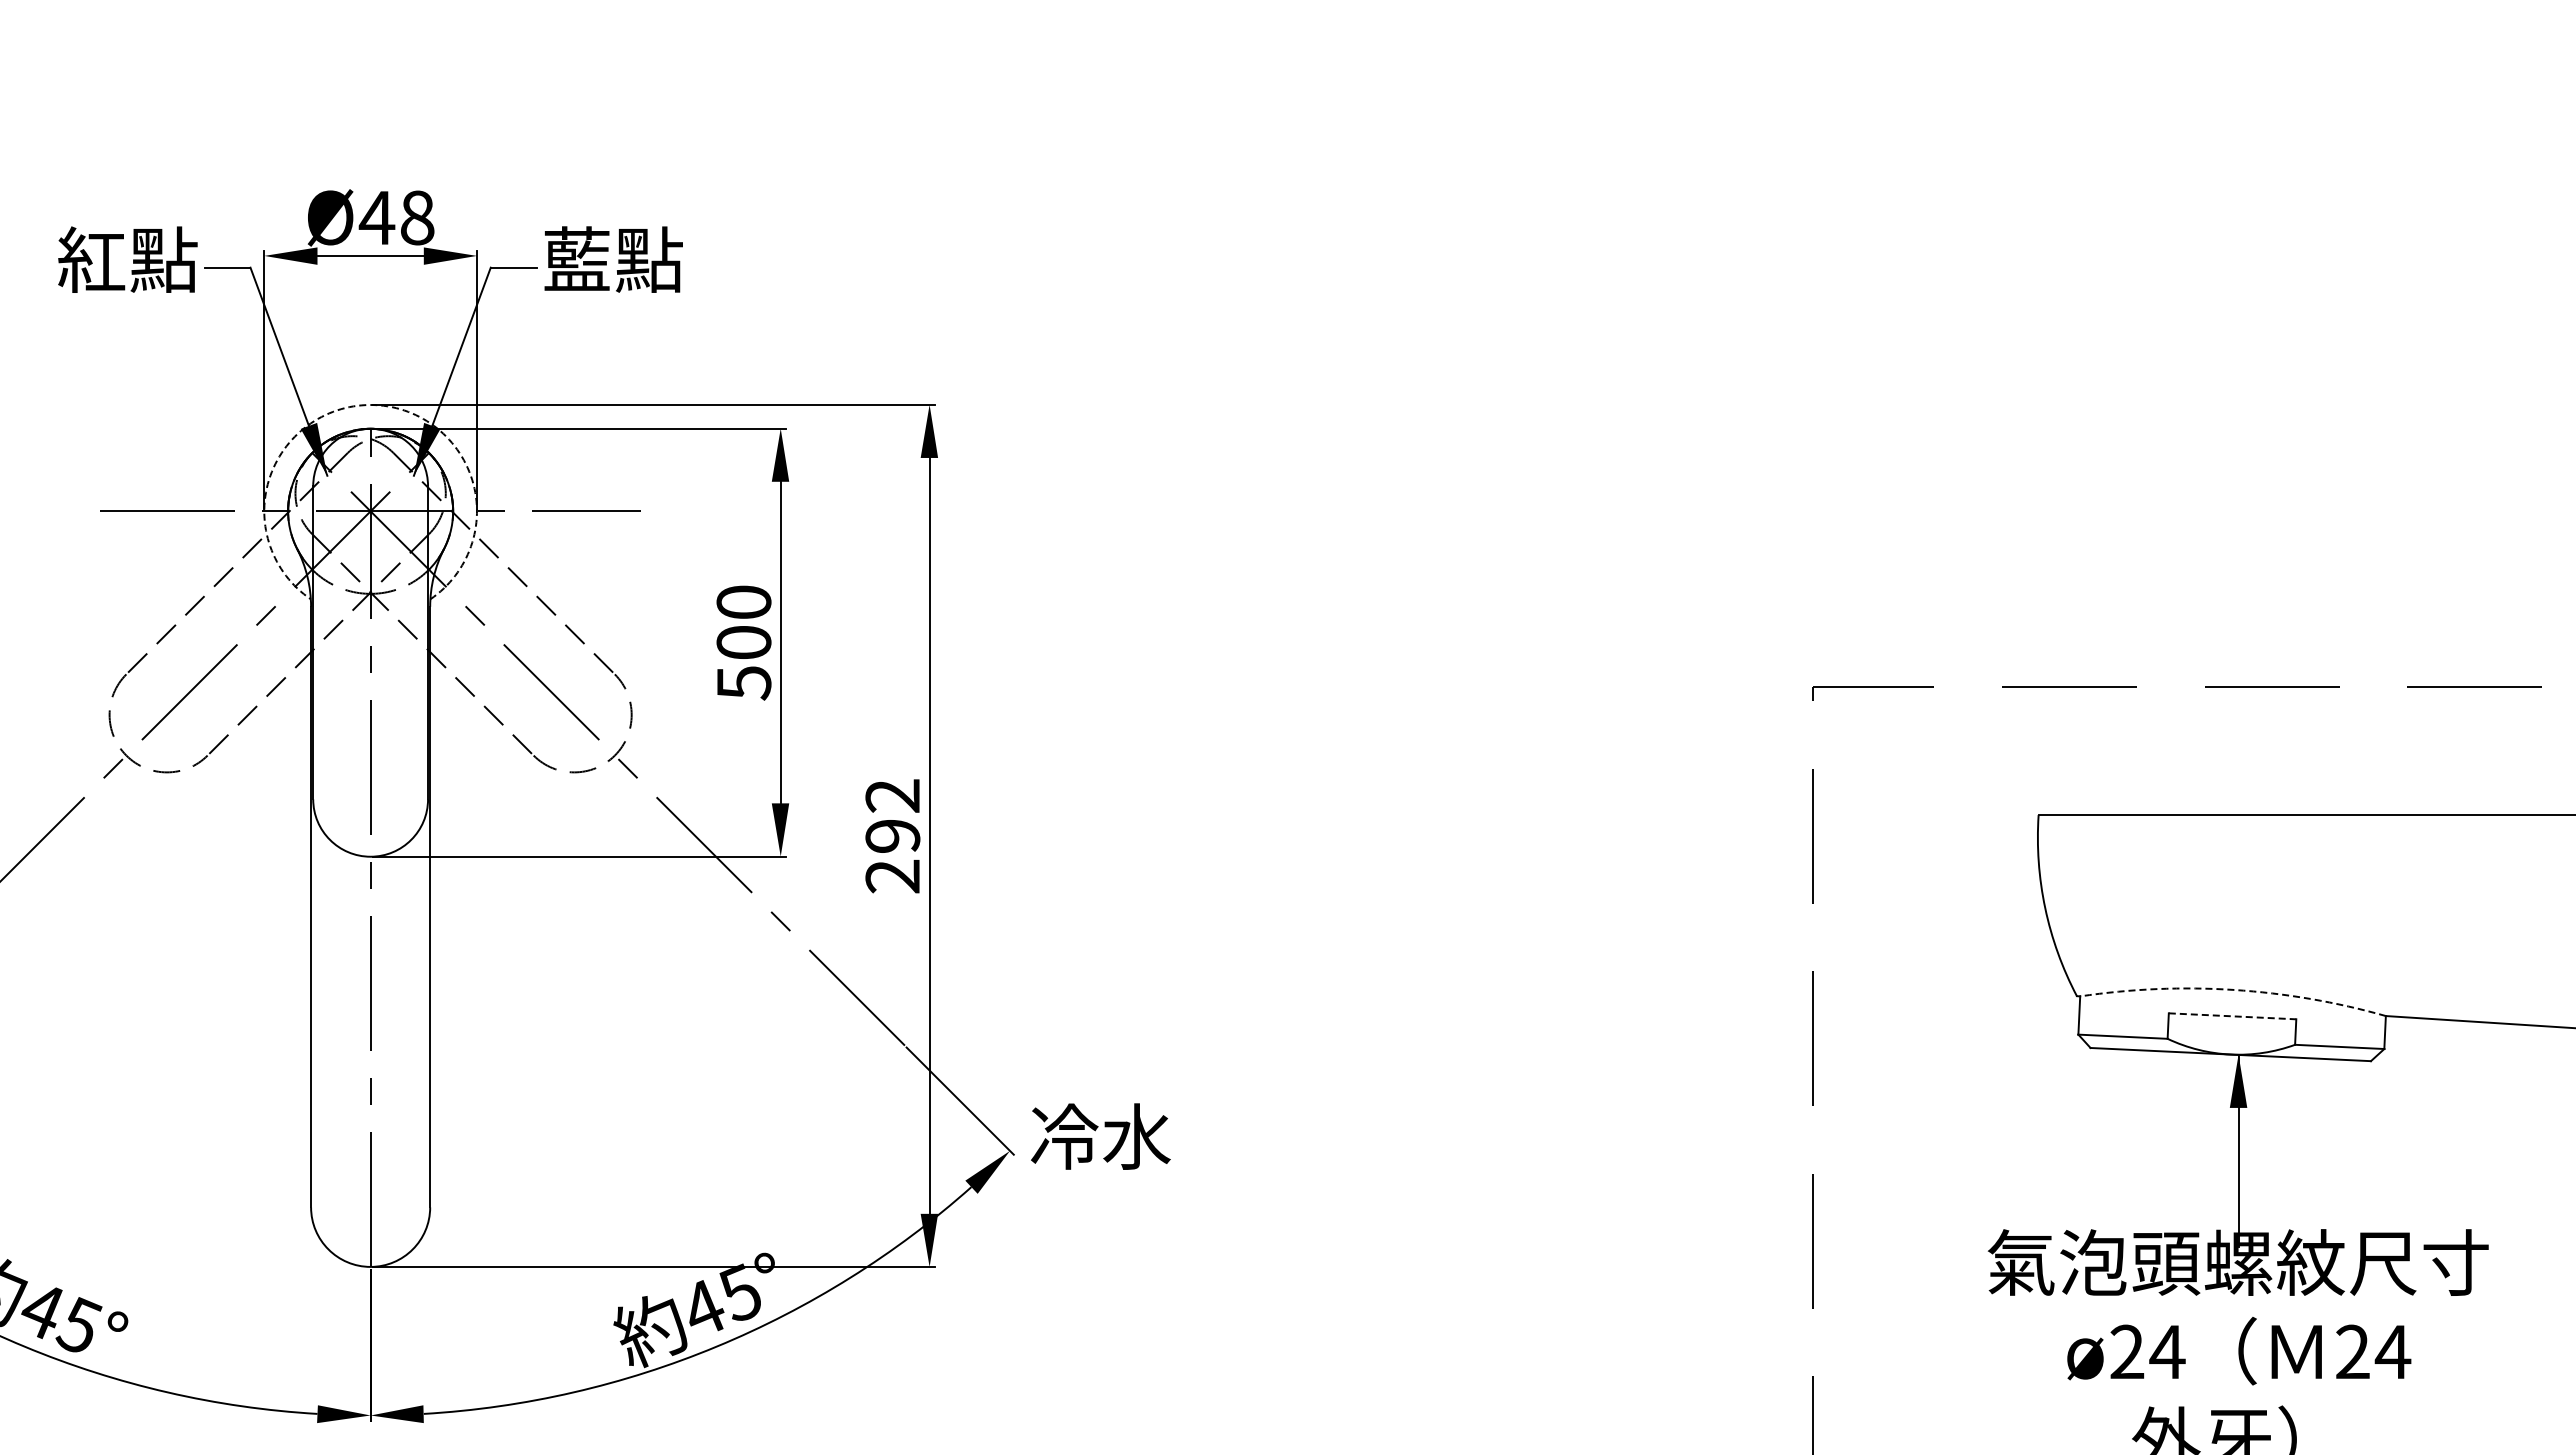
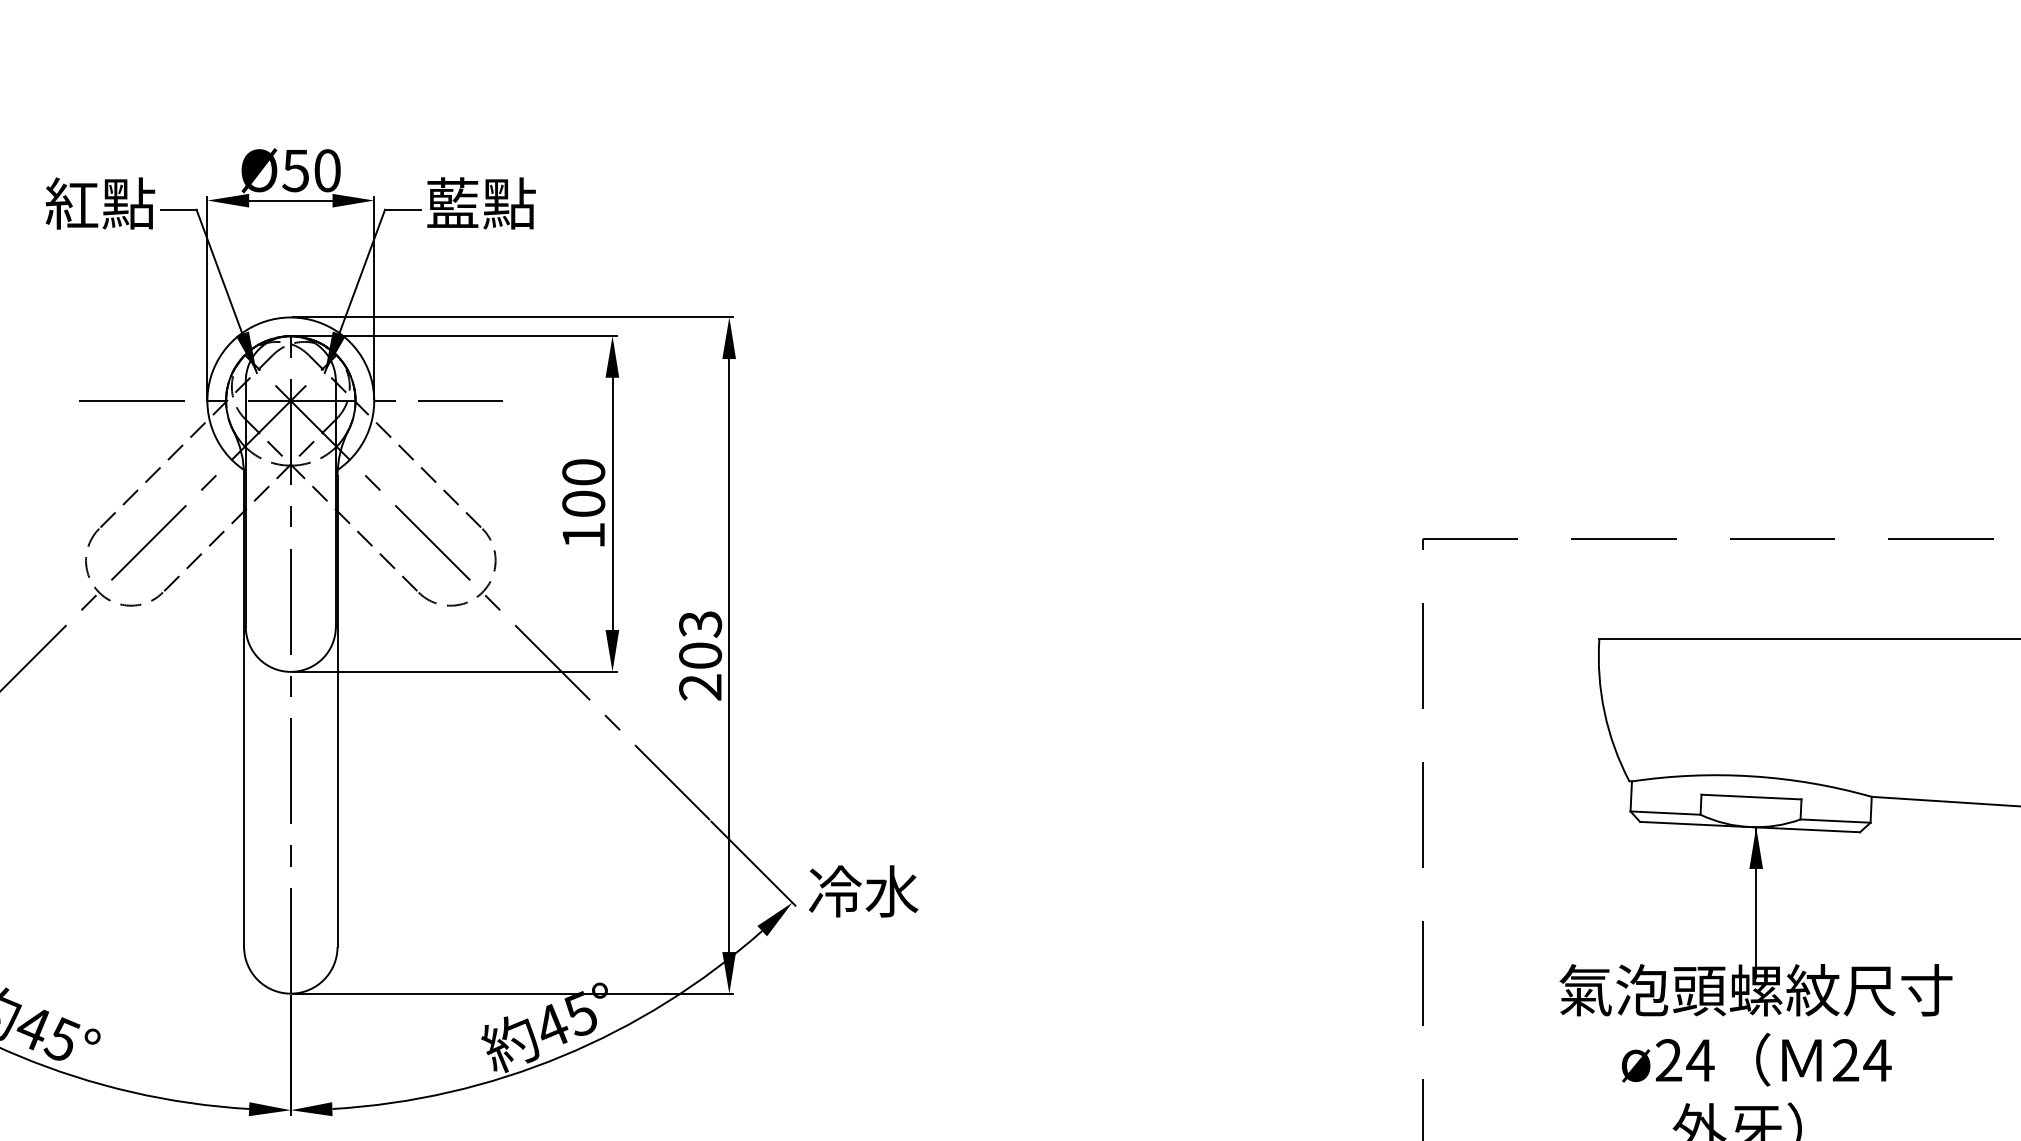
text: (396, 217) -> (311, 170), Ø48 -> Ø50
arc: (370, 405) -> (290, 317), dashed -> solid
text: (744, 683) -> (584, 535), 500 -> 100
text: (892, 815) -> (700, 639), 292 -> 203
arc: (2234, 989) -> (1753, 776), dashed -> solid
line: (2232, 1016) -> (1751, 797), dashed -> solid

